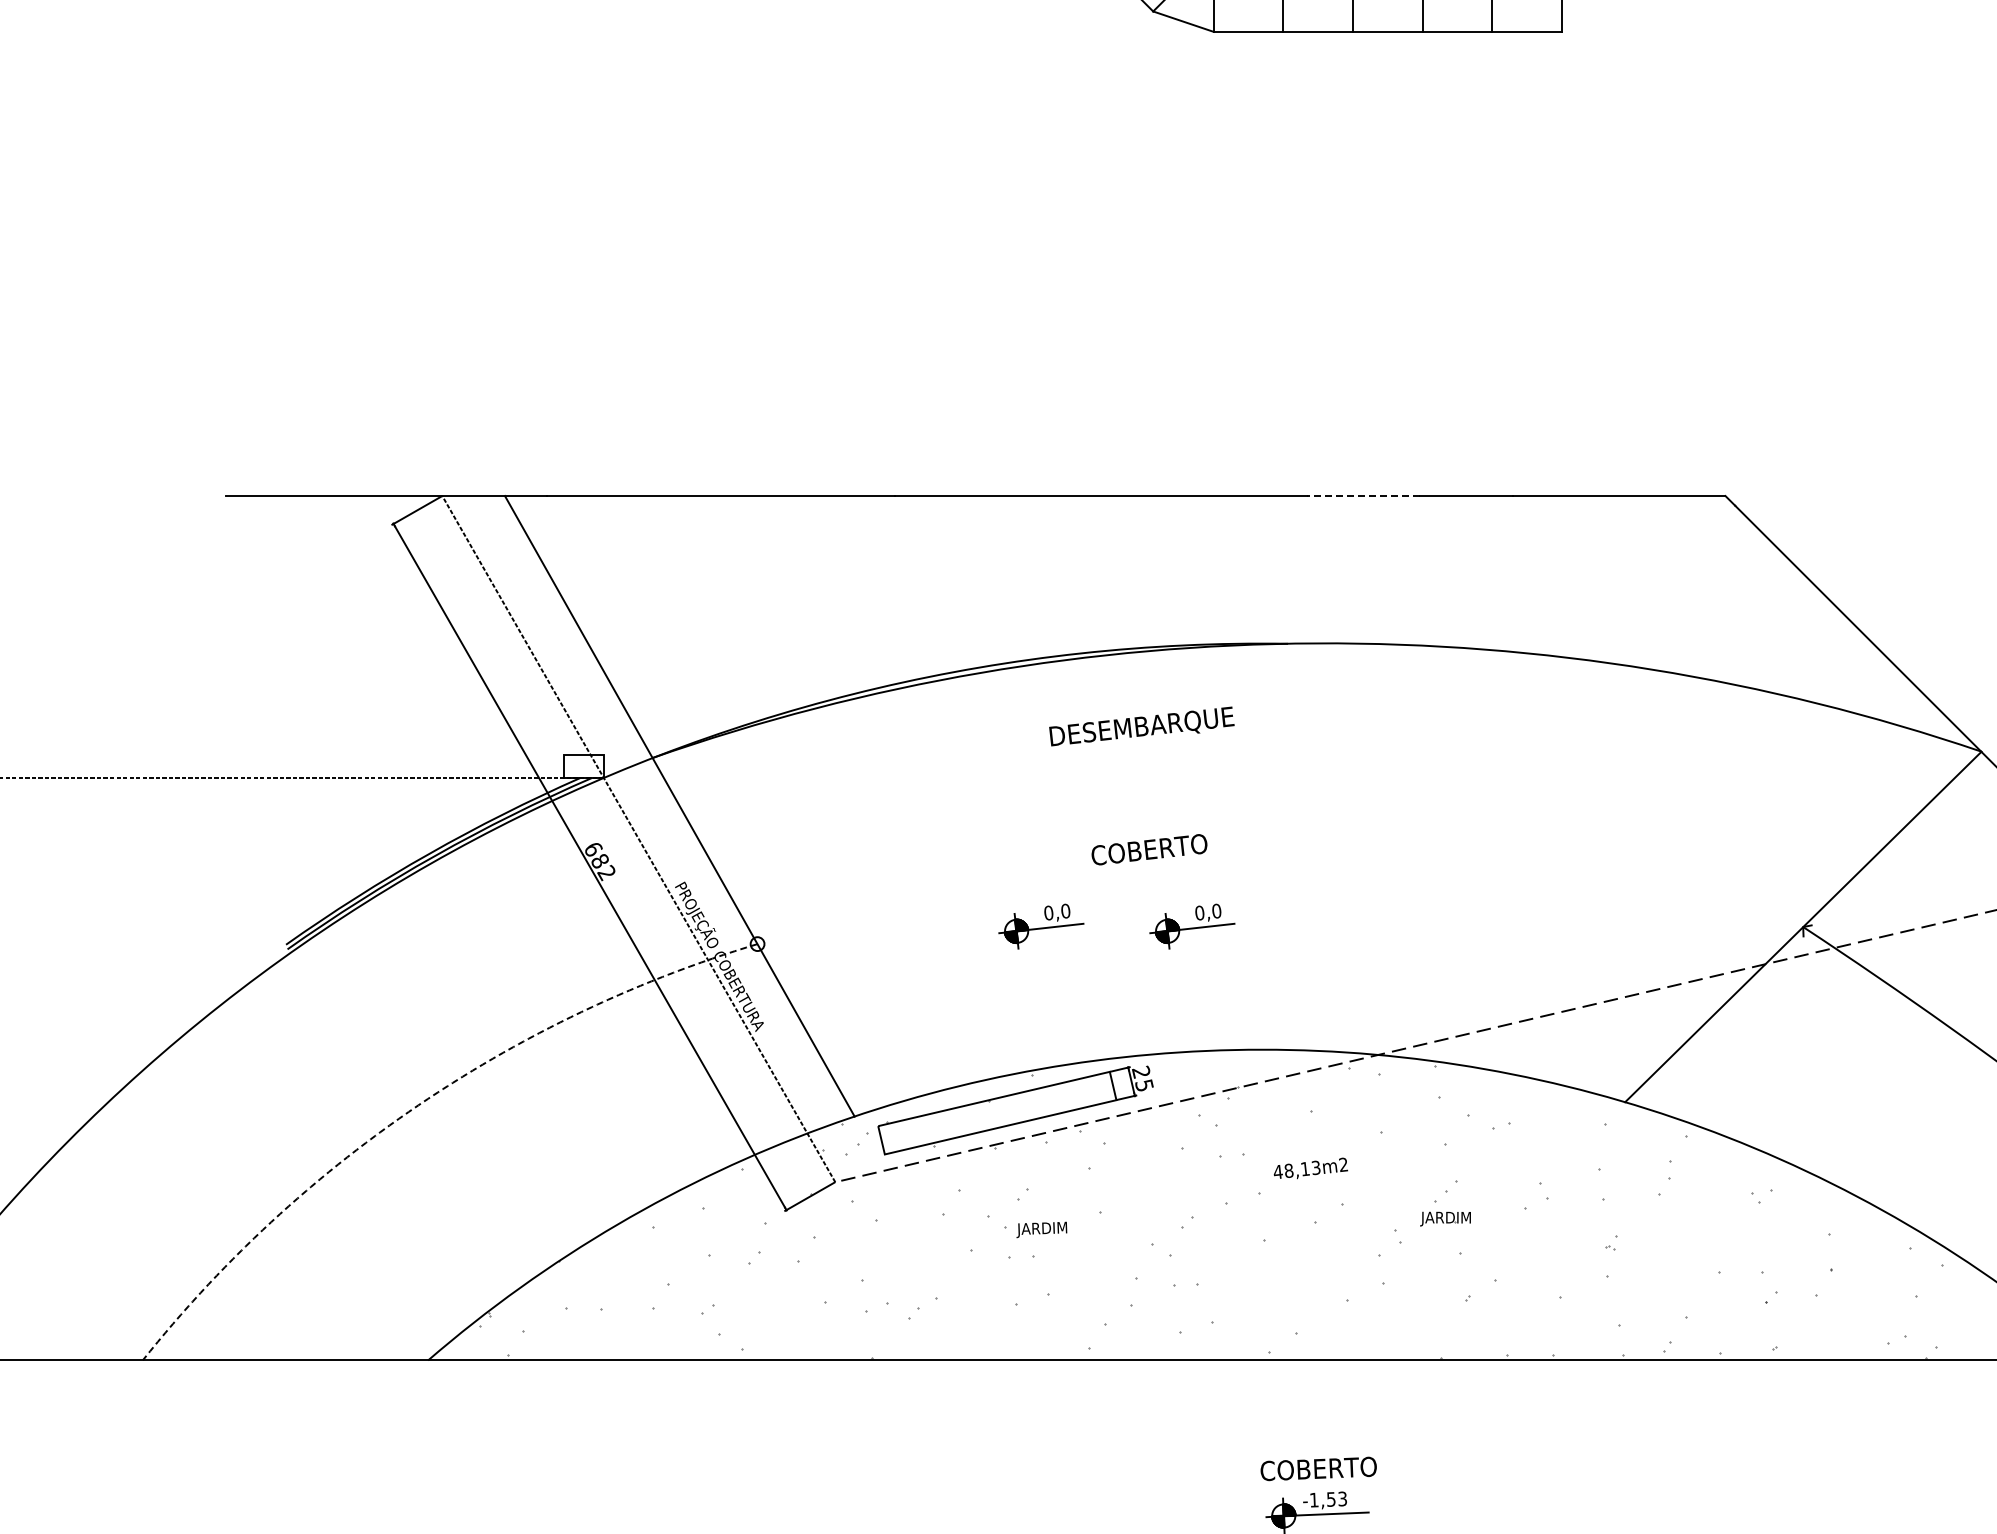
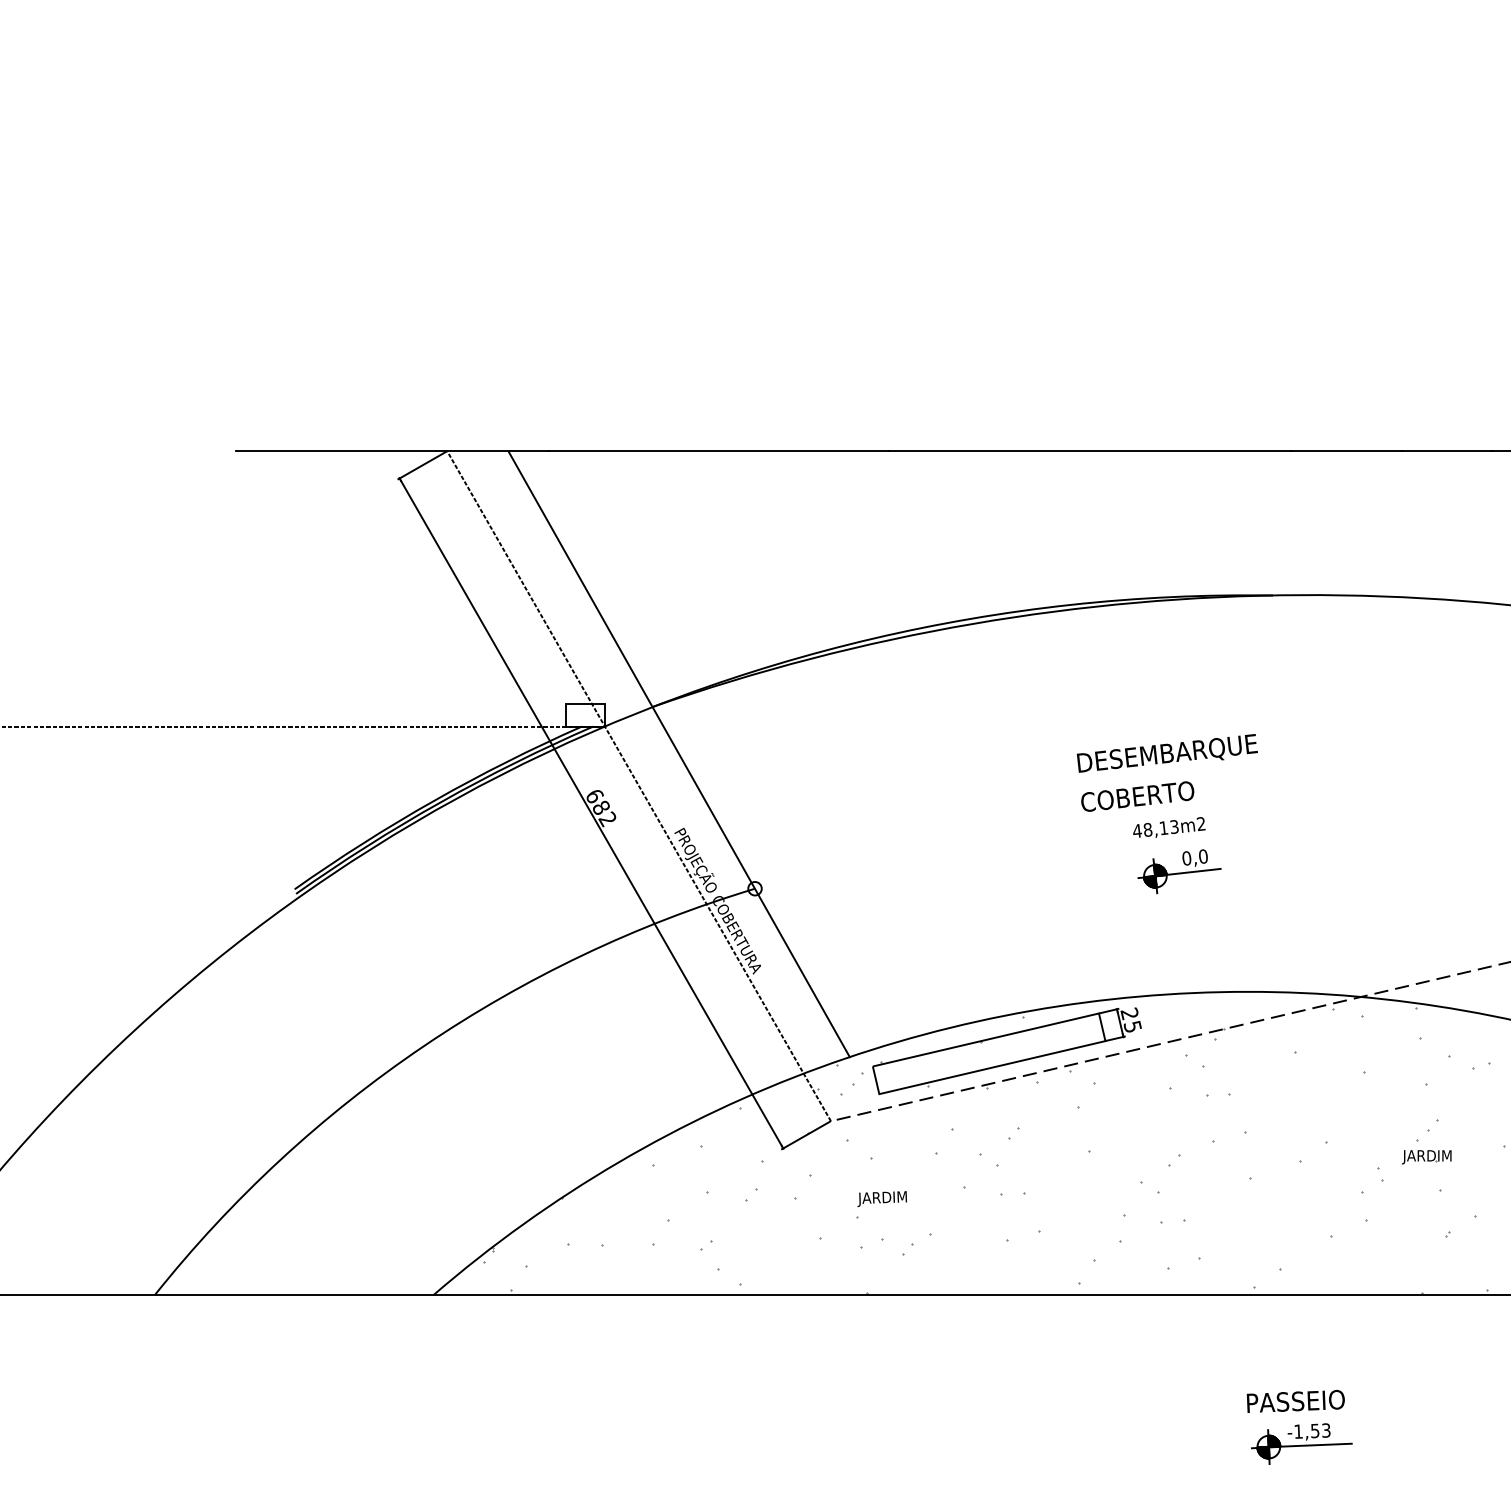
line: (1363, 496) -> (1346, 451), dashed -> solid
text: (1141, 726) -> (1167, 753), moved
part: (1041, 926) -> (1032, 871), removed
arc: (418, 1105) -> (423, 1046), dashed -> solid
text: (1310, 1168) -> (1168, 827), moved
text: (1041, 1229) -> (881, 1198), moved
text: (1318, 1468) -> (1302, 1400), COBERTO -> PASSEIO

